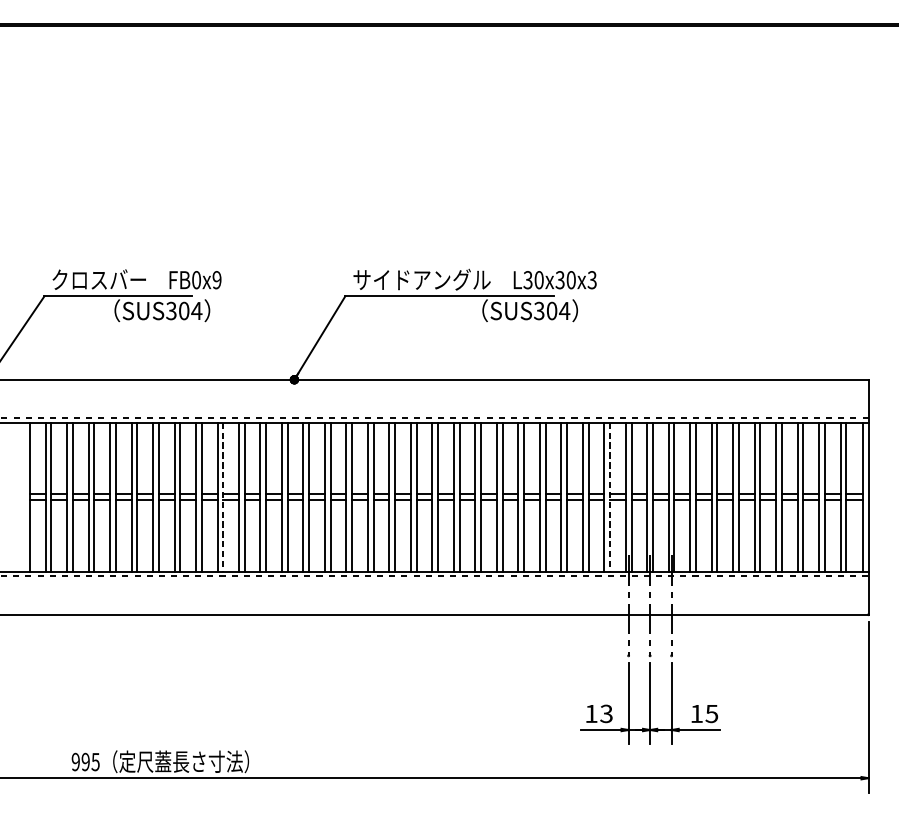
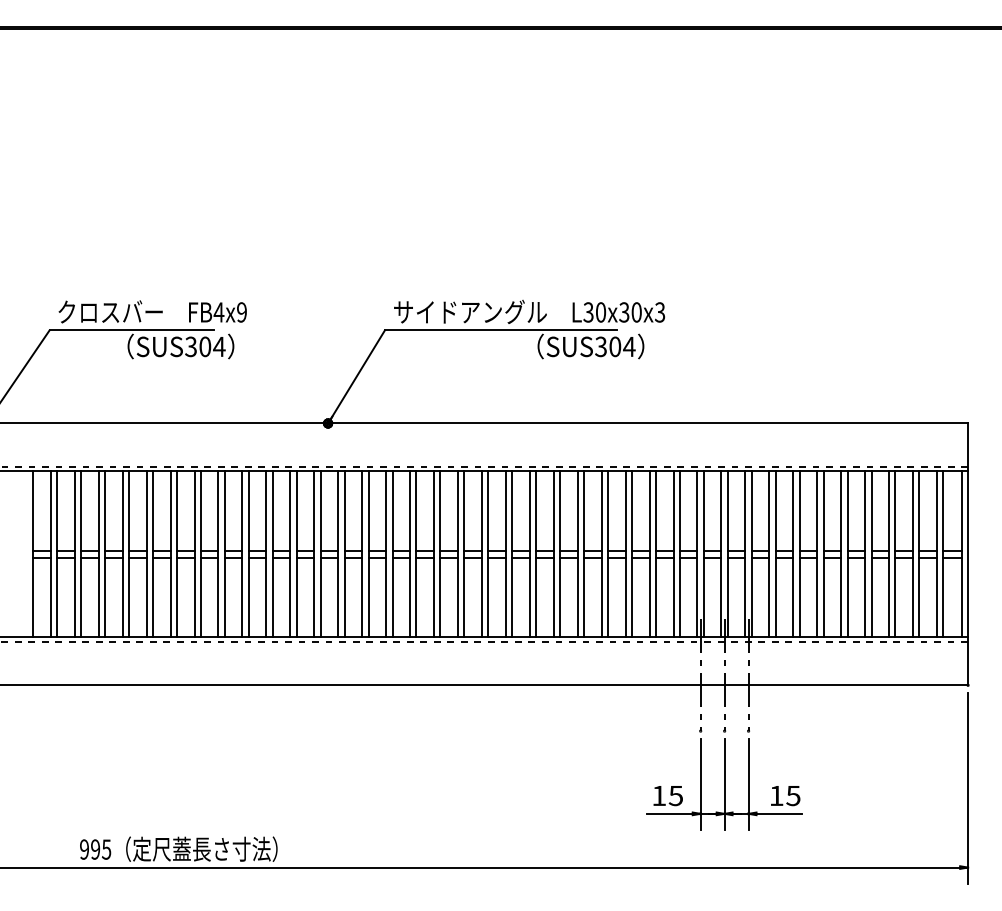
text: (196, 280) -> (218, 312), FB0x9 -> FB4x9
line: (222, 497) -> (248, 554), dashed -> solid
line: (609, 497) -> (679, 554), dashed -> solid
text: (606, 713) -> (675, 795), 13 -> 15

